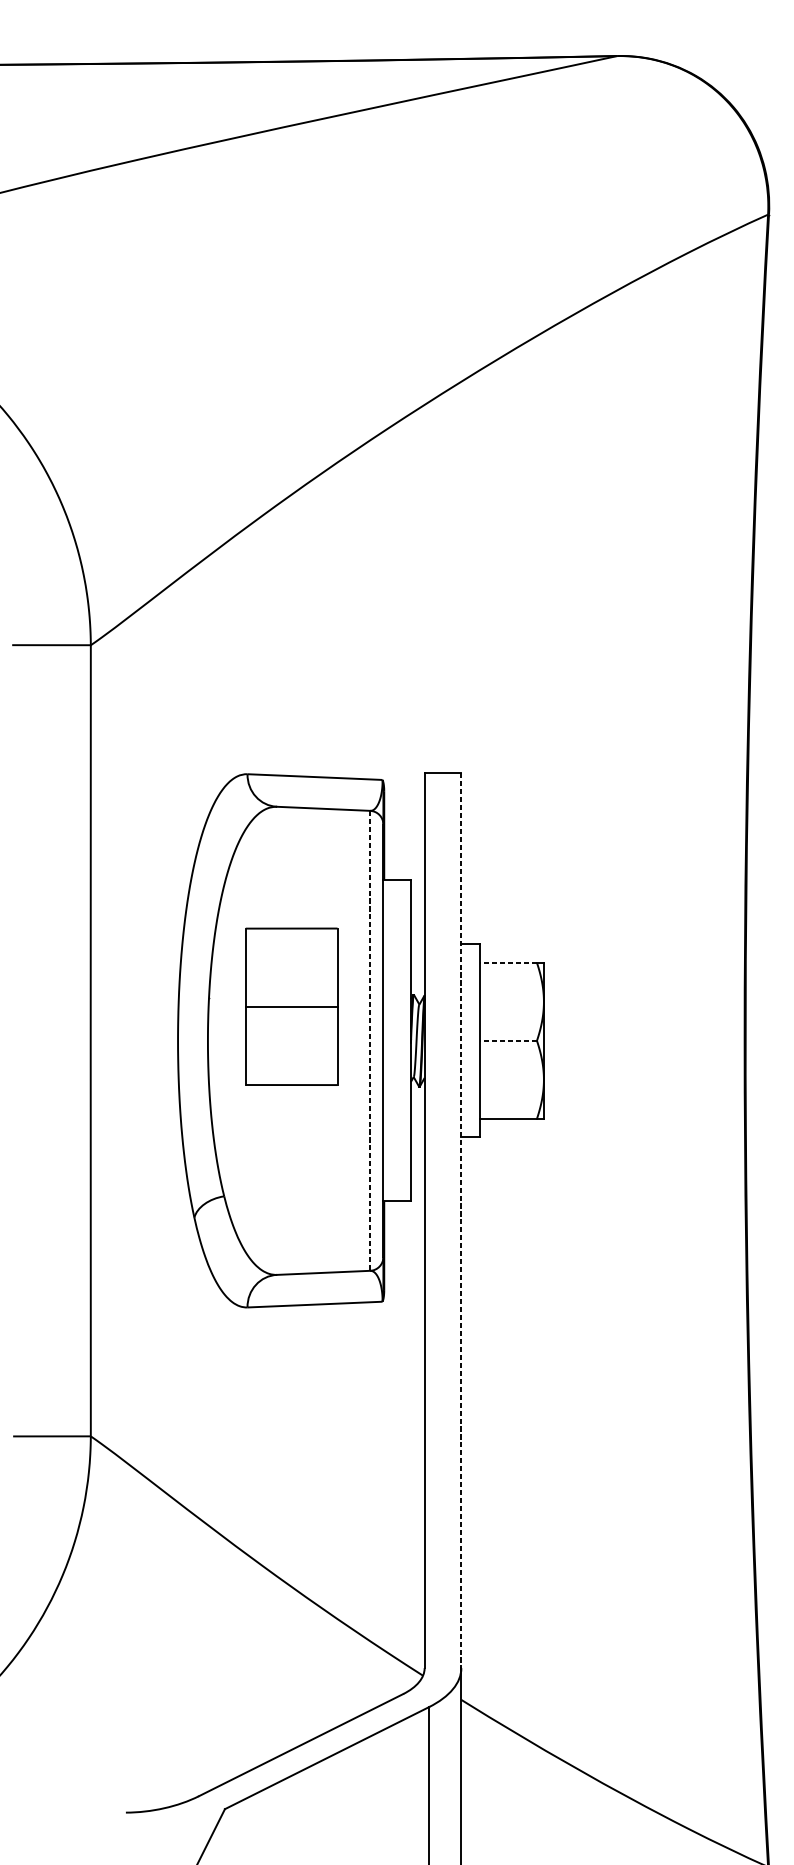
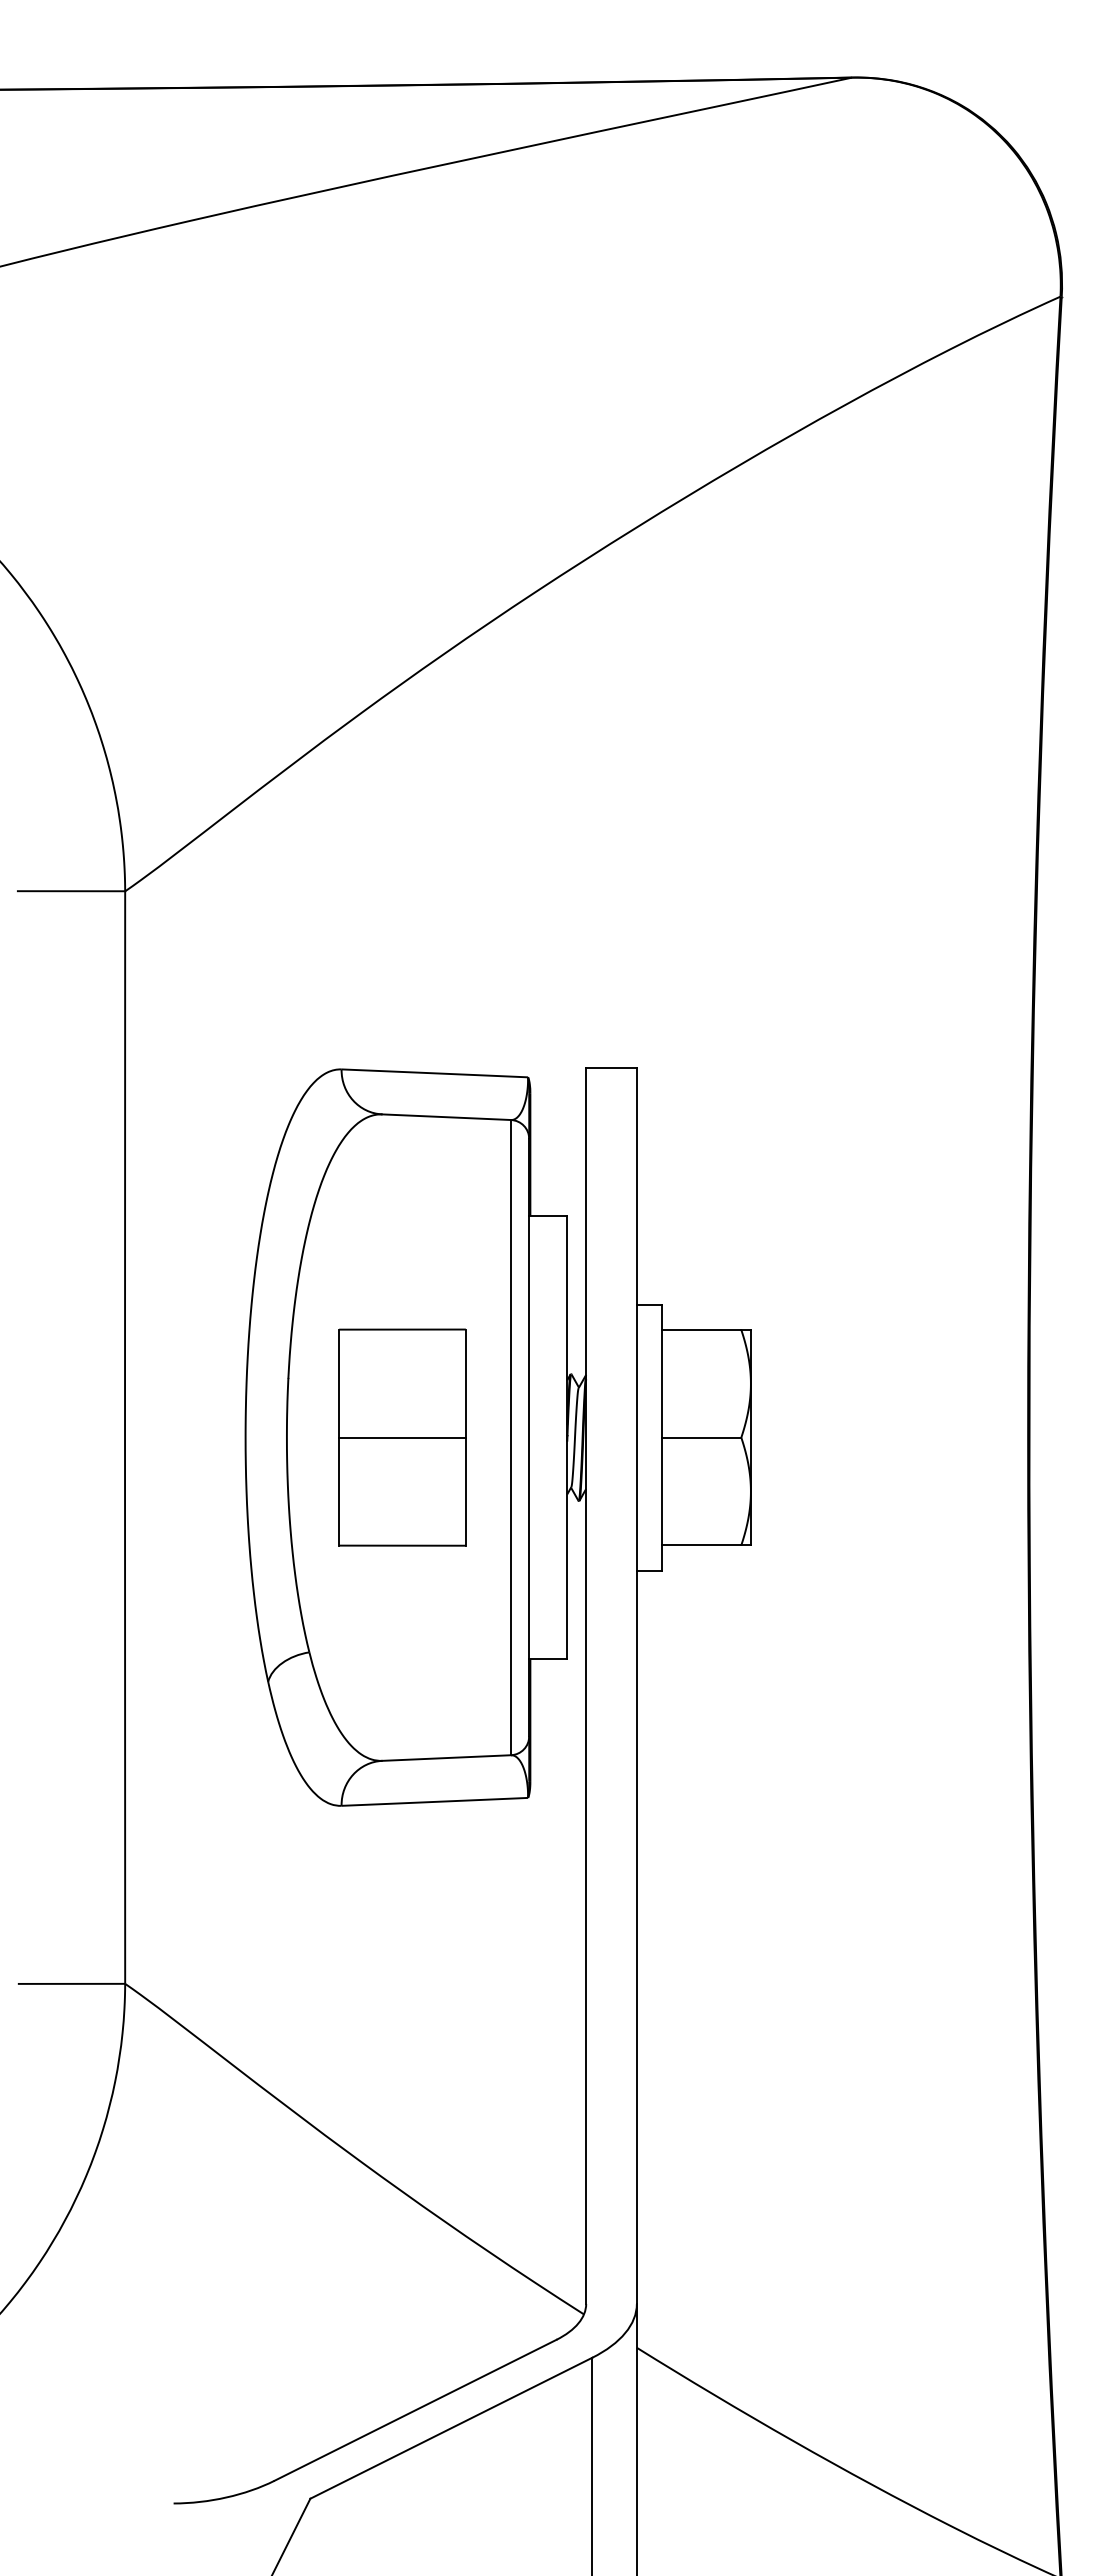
line: (508, 962) -> (701, 1329), dashed -> solid
part: (291, 1006) -> (402, 1437), moved
line: (370, 1040) -> (511, 1437), dashed -> solid
line: (508, 1040) -> (701, 1437), dashed -> solid
line: (461, 1221) -> (636, 1686), dashed -> solid

